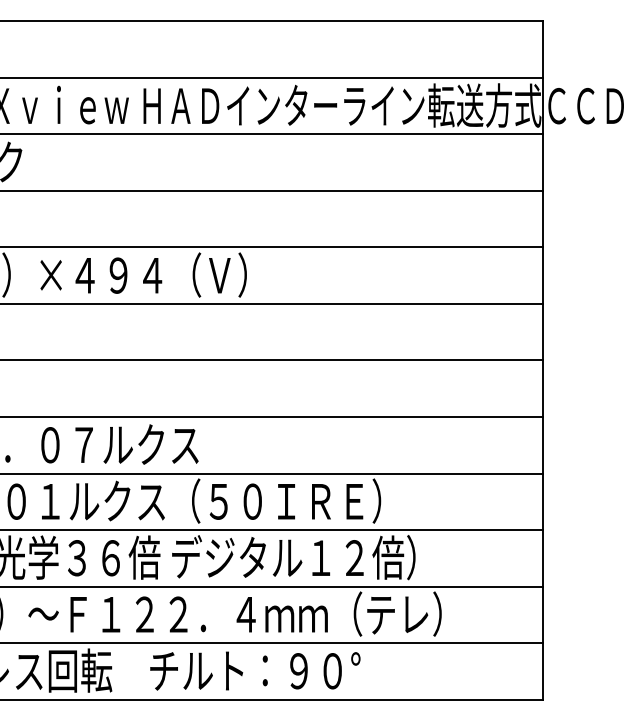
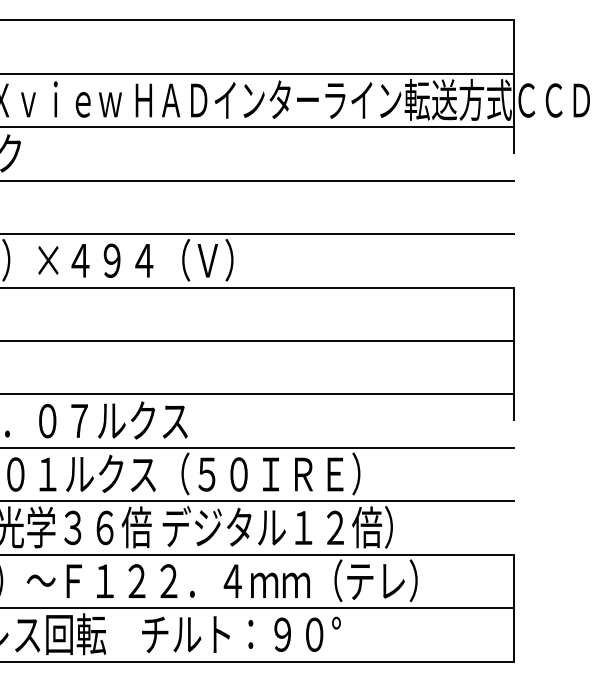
line: (543, 359) -> (513, 340), solid -> dashed

